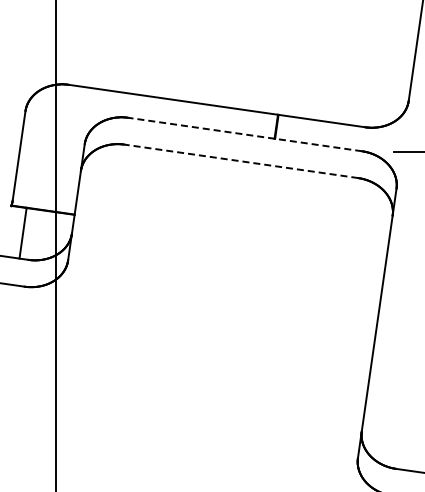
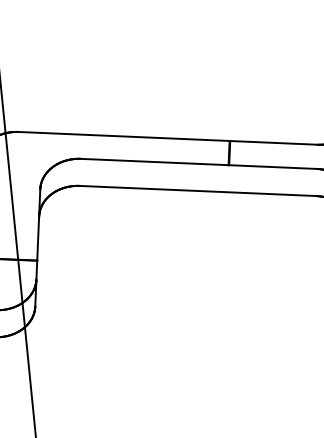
line: (244, 134) -> (198, 163), dashed -> solid
line: (240, 161) -> (196, 191), dashed -> solid

